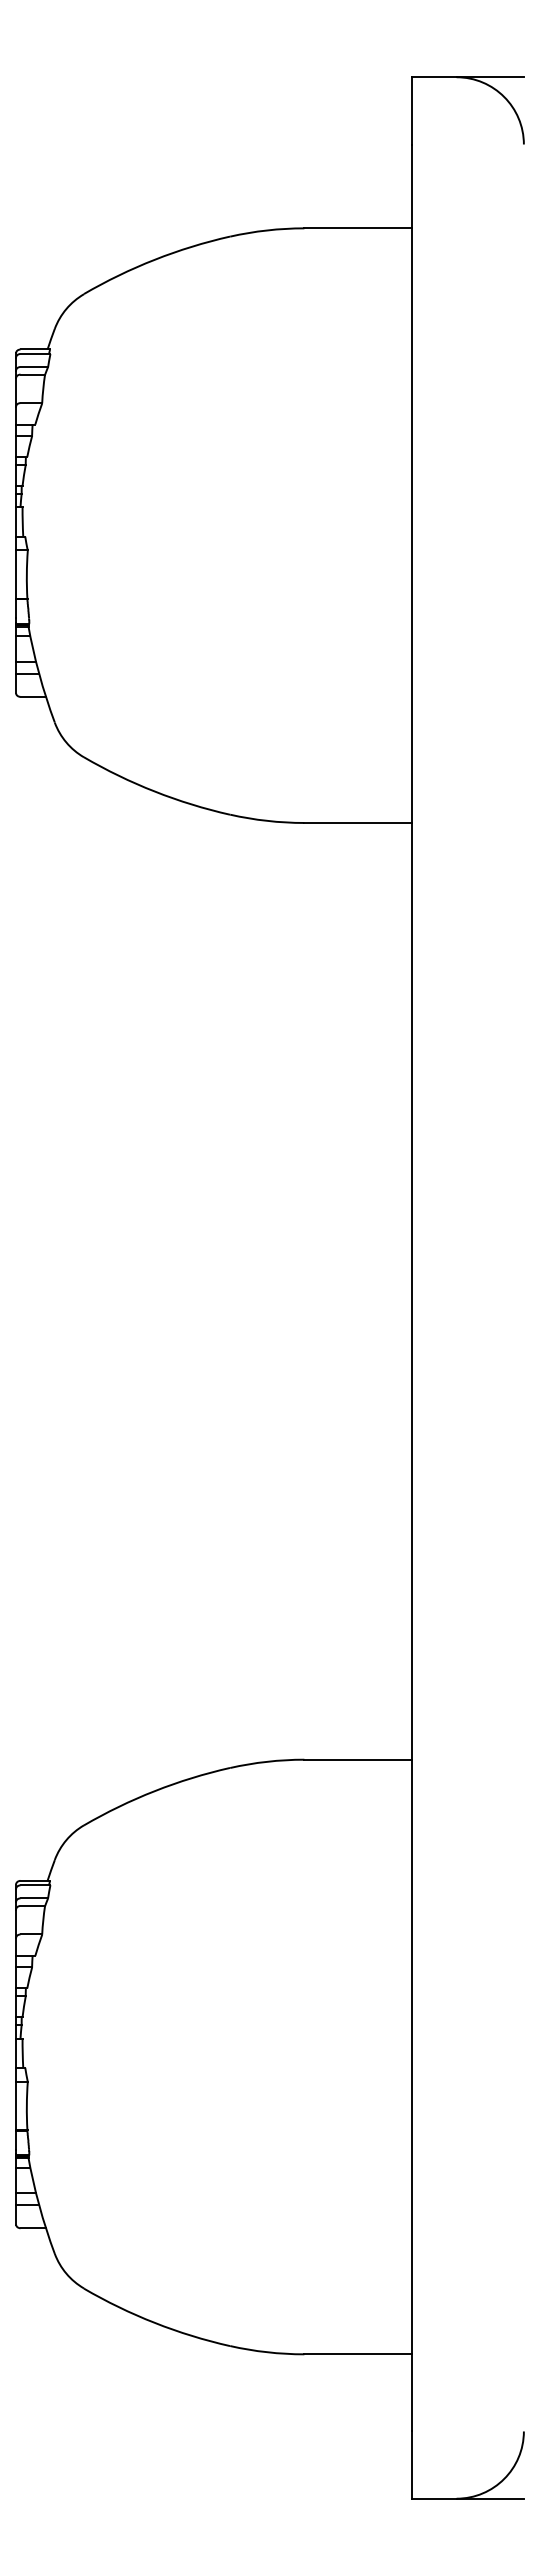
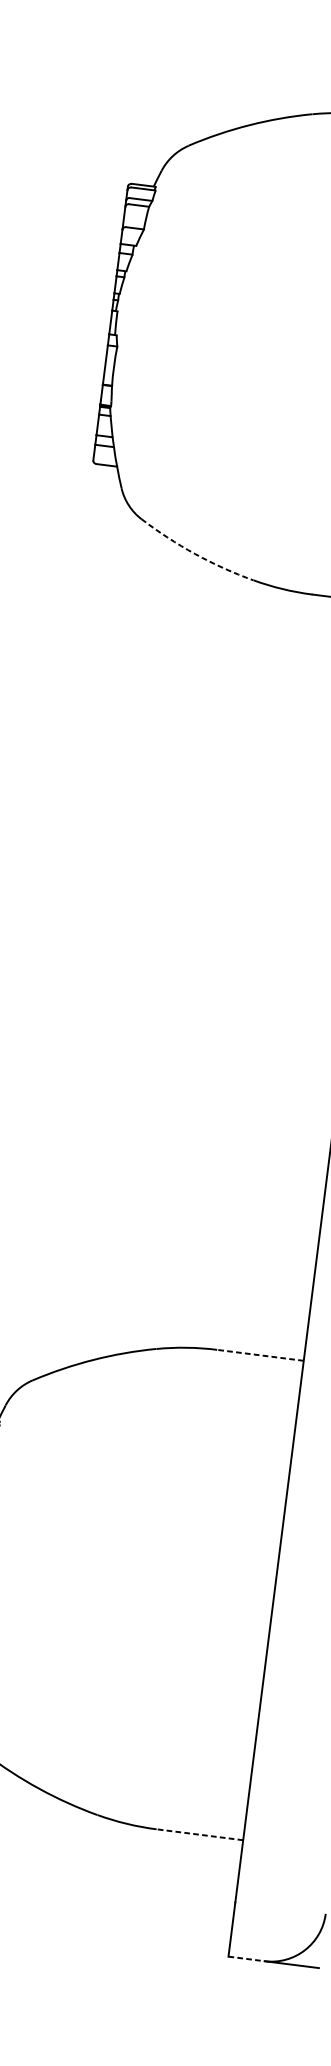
arc: (154, 791) -> (194, 553), solid -> dashed
line: (358, 1759) -> (260, 1355), solid -> dashed
line: (358, 2354) -> (200, 1834), solid -> dashed
line: (434, 2498) -> (246, 1958), solid -> dashed

